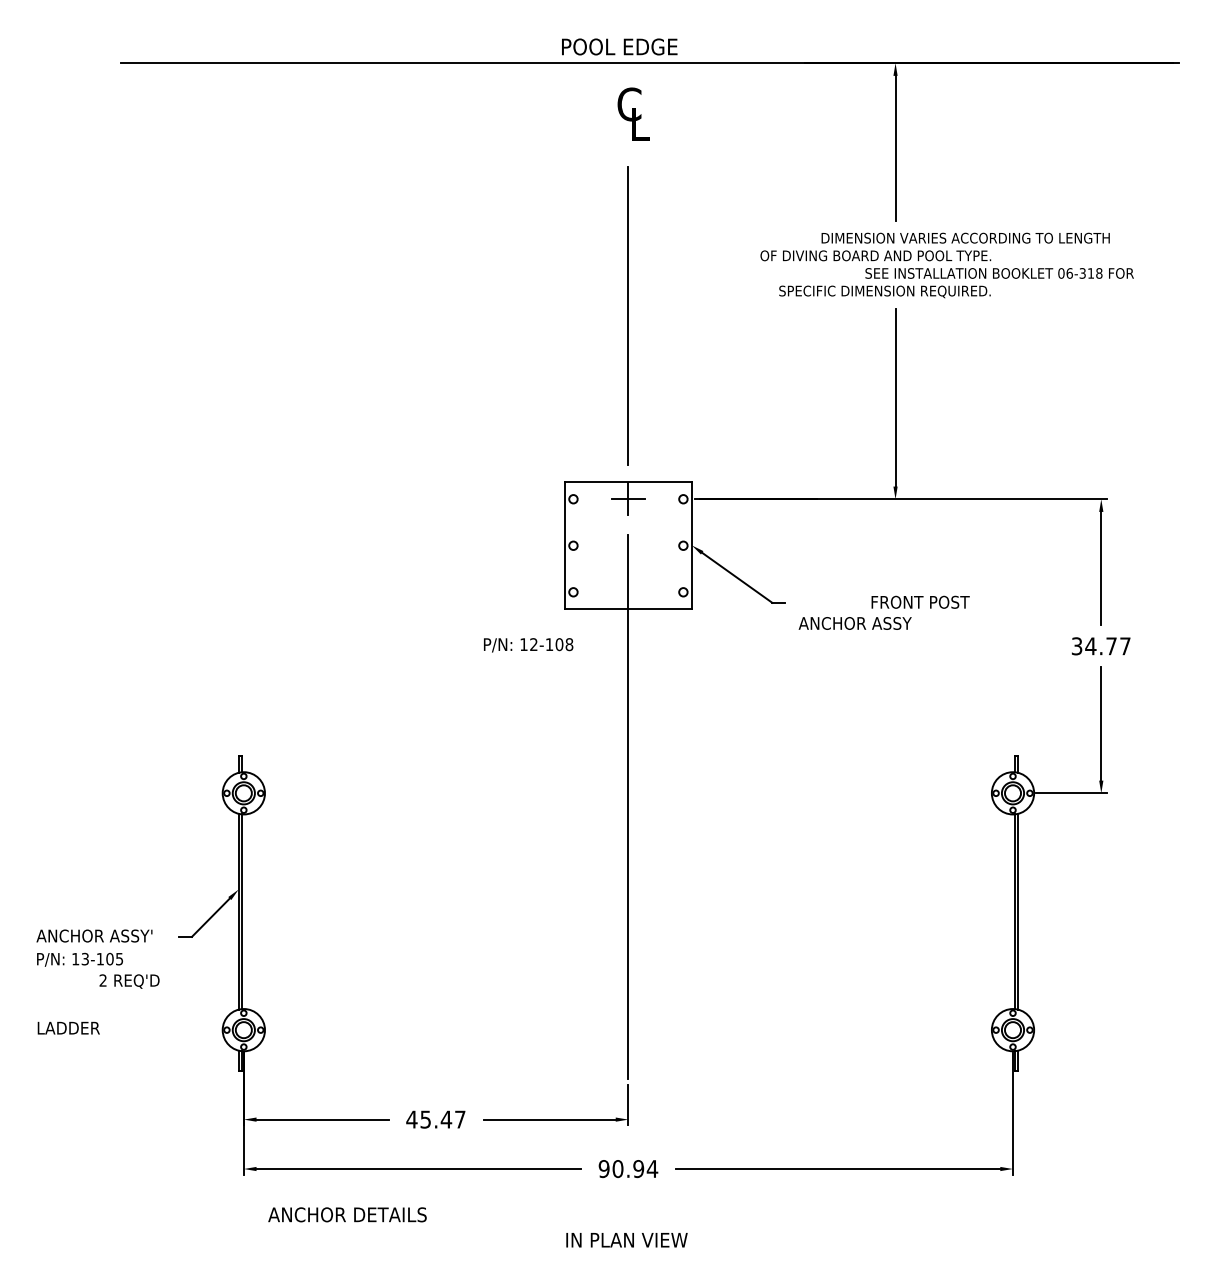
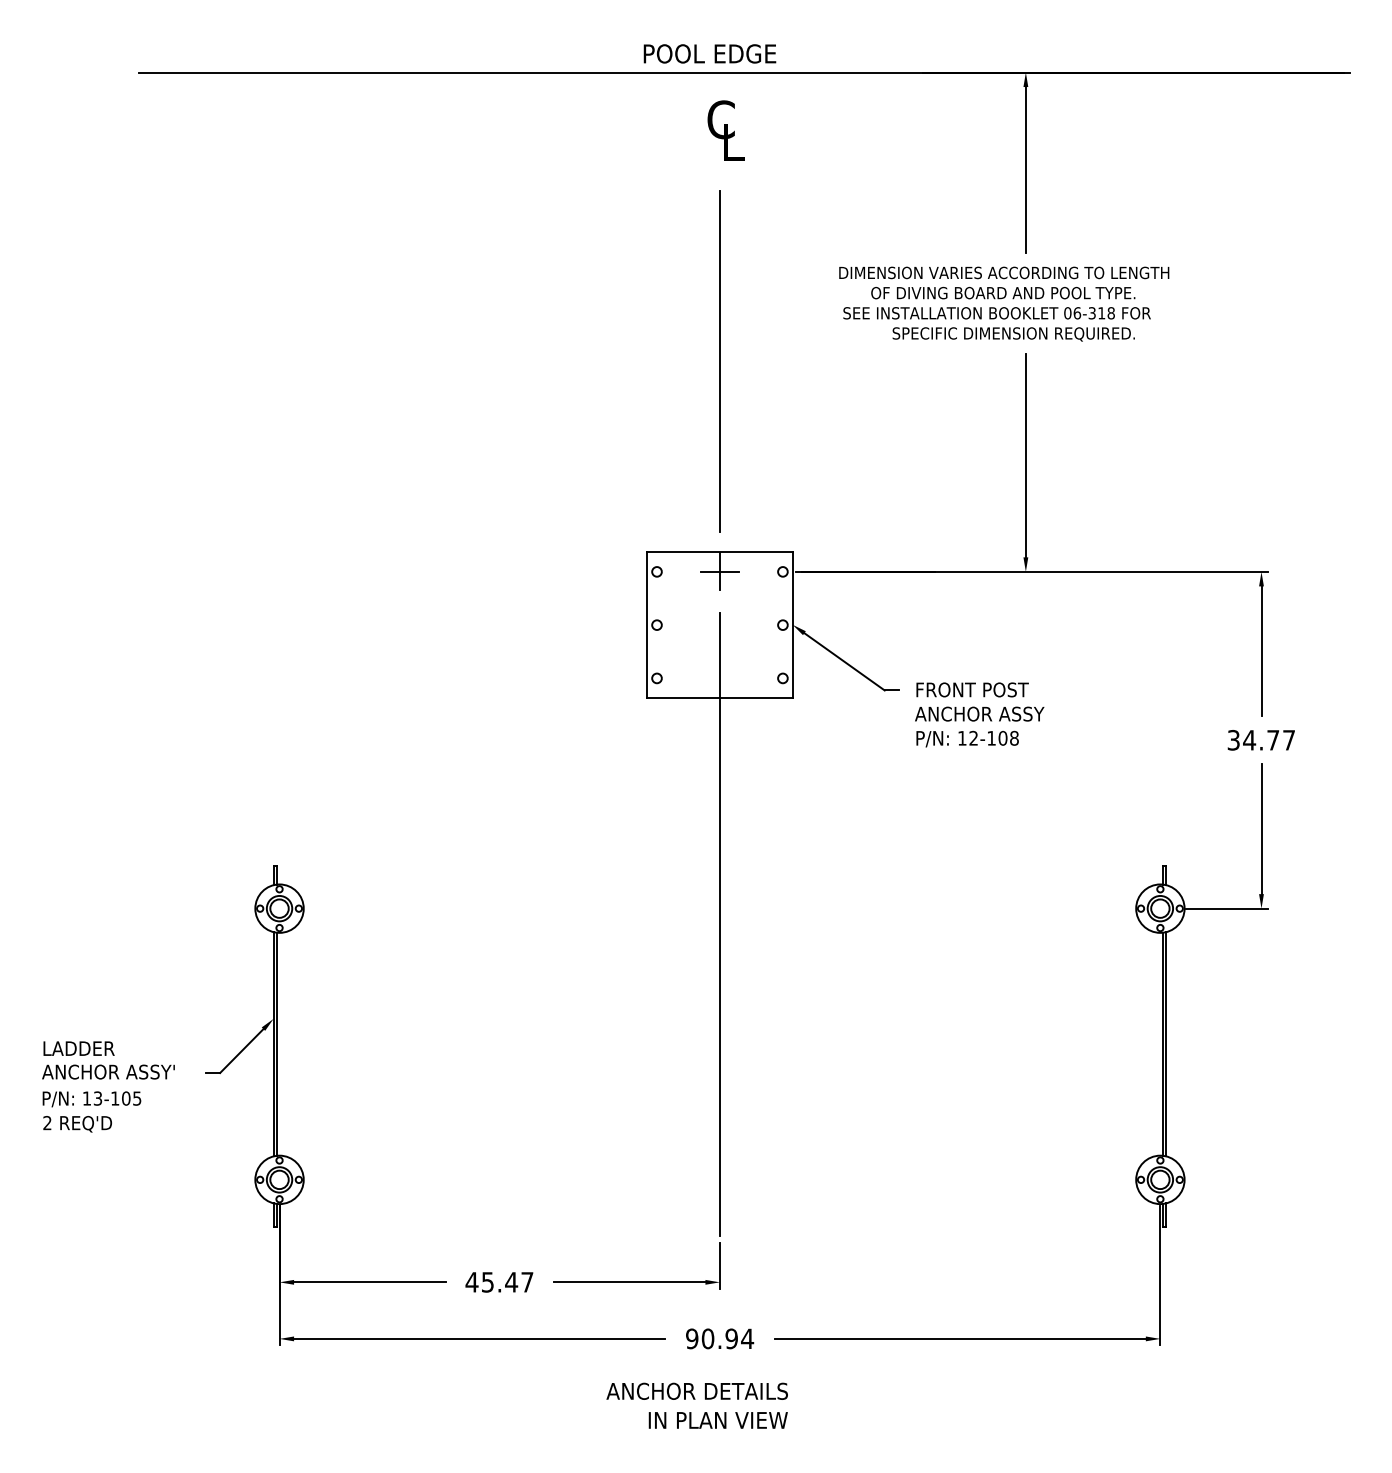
text: (965, 237) -> (1004, 272), moved
text: (999, 273) -> (996, 313), moved
text: (920, 601) -> (972, 689), moved
text: (528, 644) -> (967, 738), moved
text: (129, 981) -> (77, 1124), moved
text: (68, 1028) -> (78, 1048), moved
text: (346, 1214) -> (696, 1390), moved

